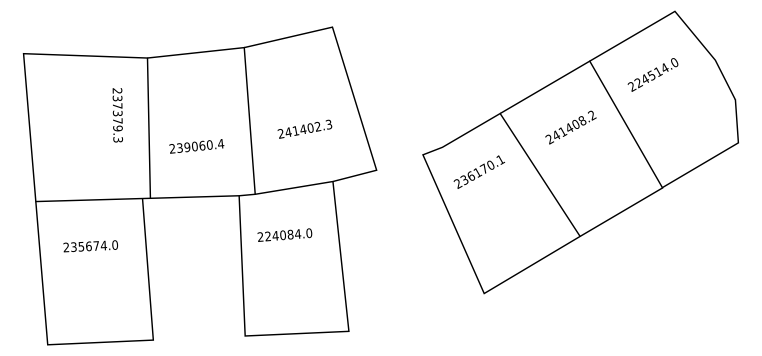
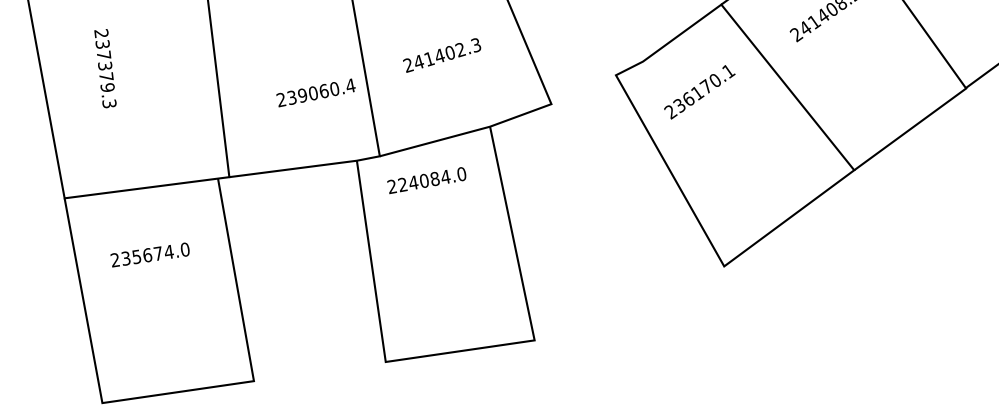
text: (117, 115) -> (105, 68), moved
text: (196, 146) -> (315, 93), moved
text: (284, 234) -> (426, 179), moved

